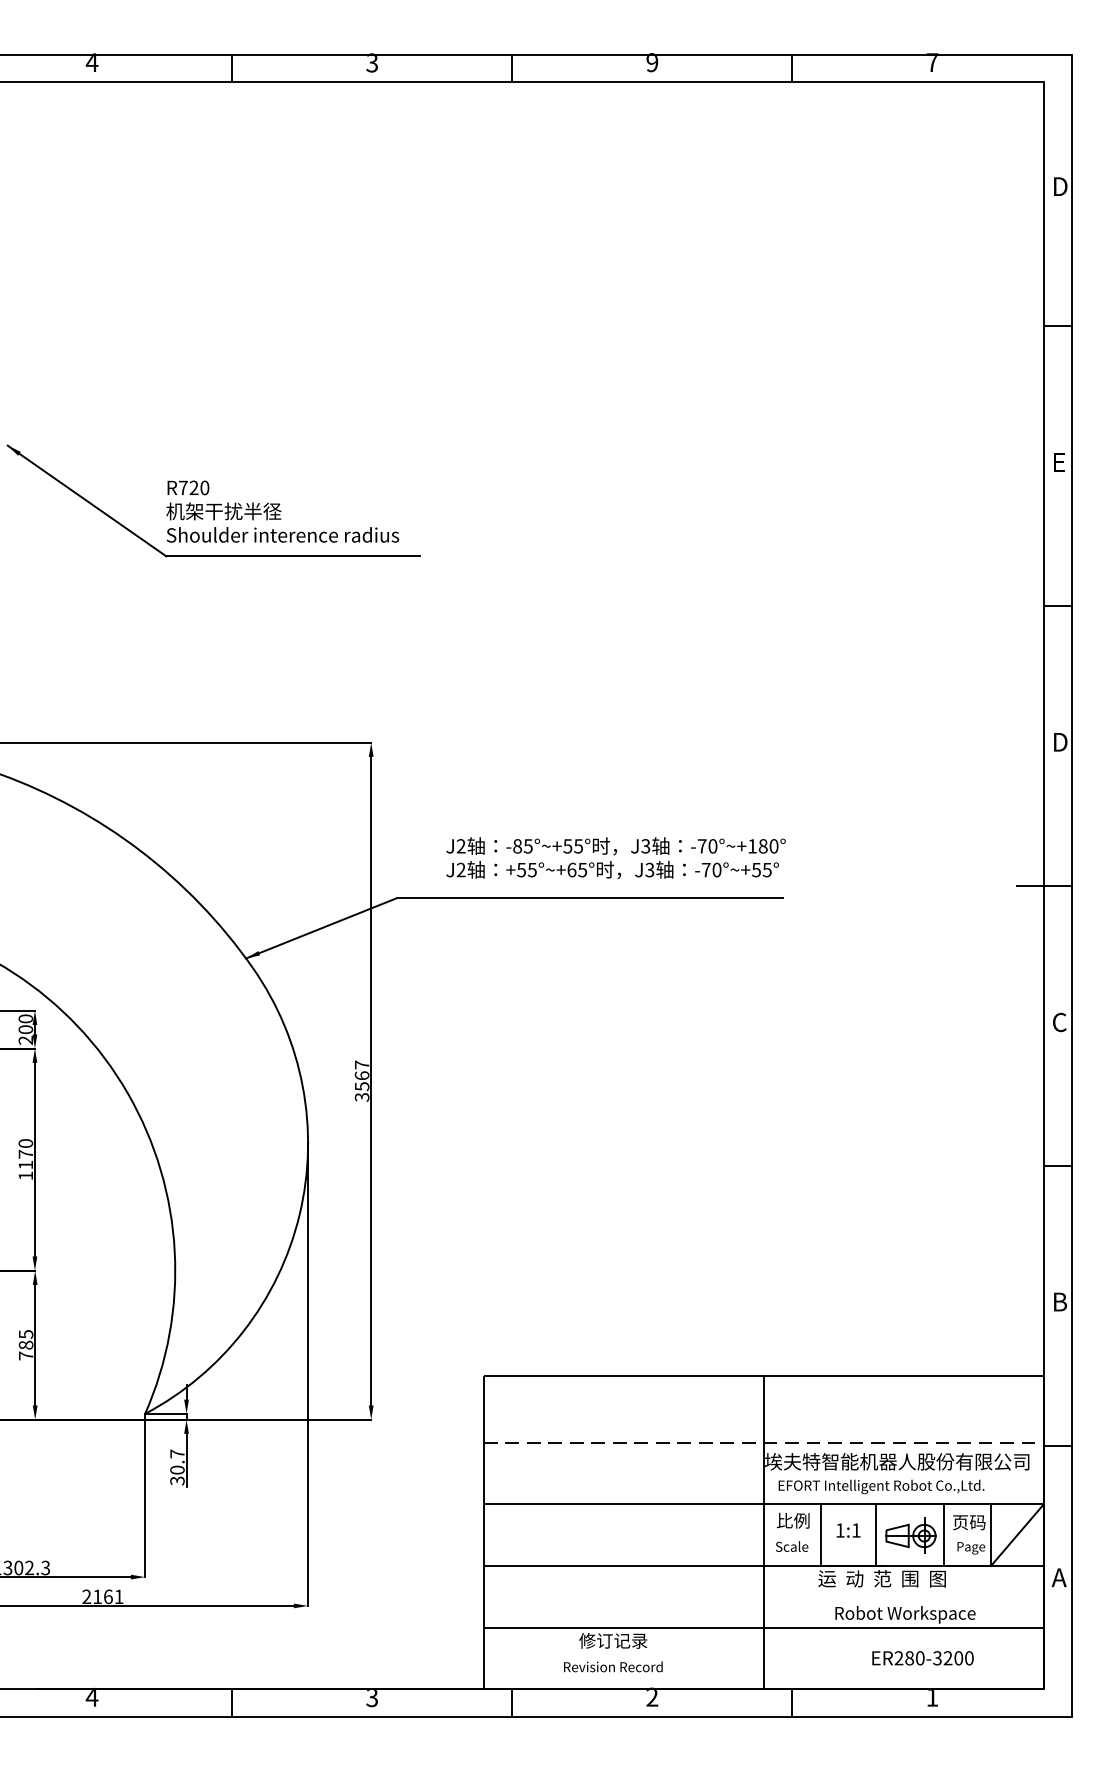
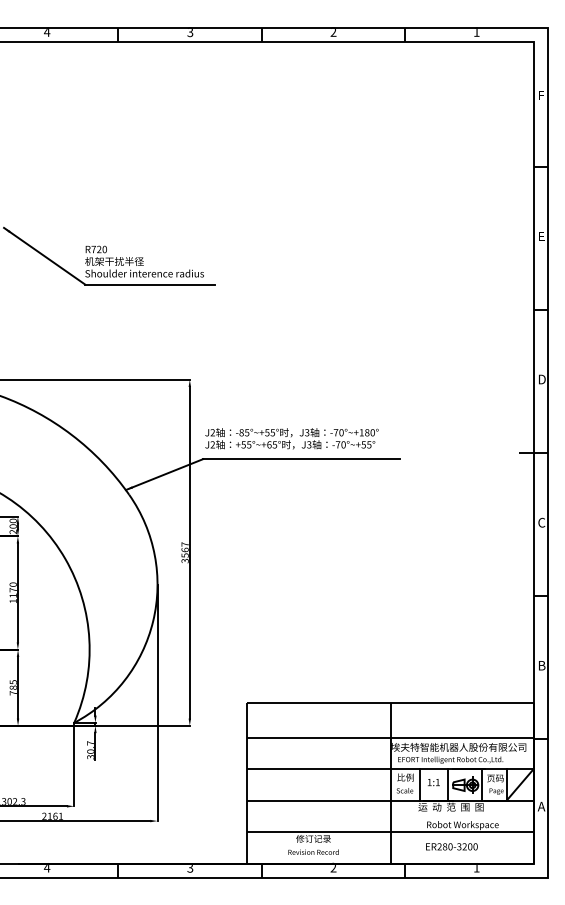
text: (652, 63) -> (333, 32), 9 -> 2
text: (931, 63) -> (476, 32), 7 -> 1
text: (1061, 186) -> (542, 95), D -> F
text: (615, 857) -> (291, 438), moved
line: (765, 1442) -> (391, 737), dashed -> solid
text: (922, 1657) -> (451, 846), moved

